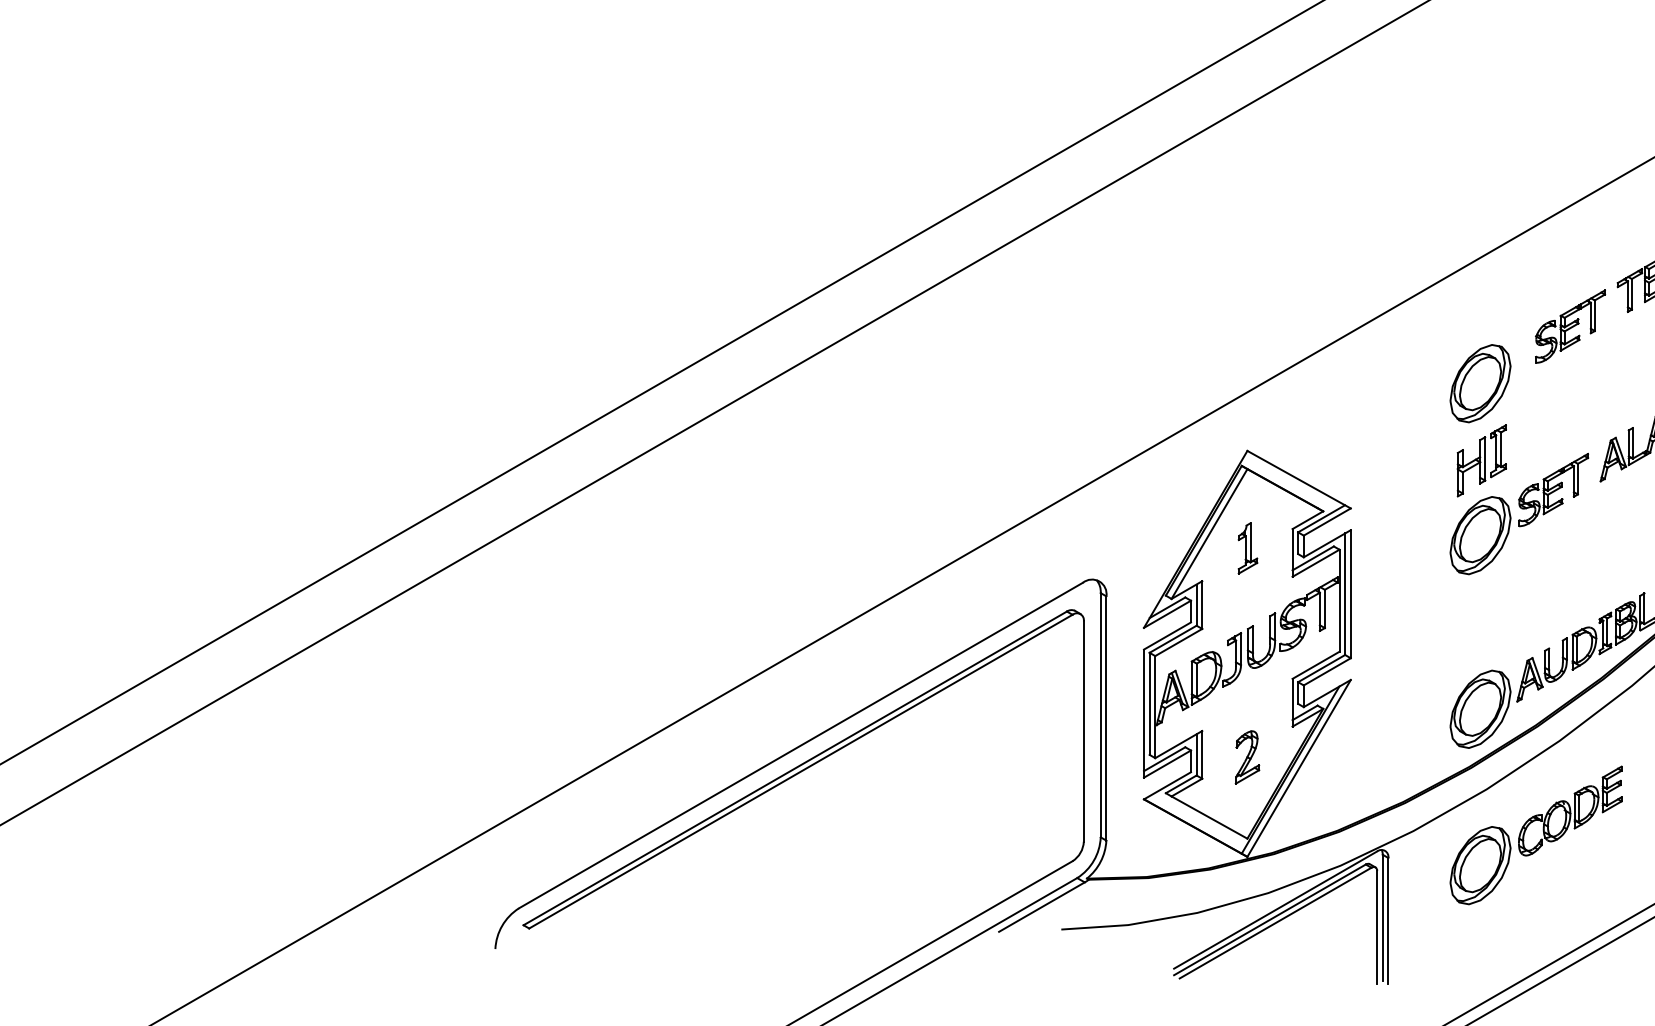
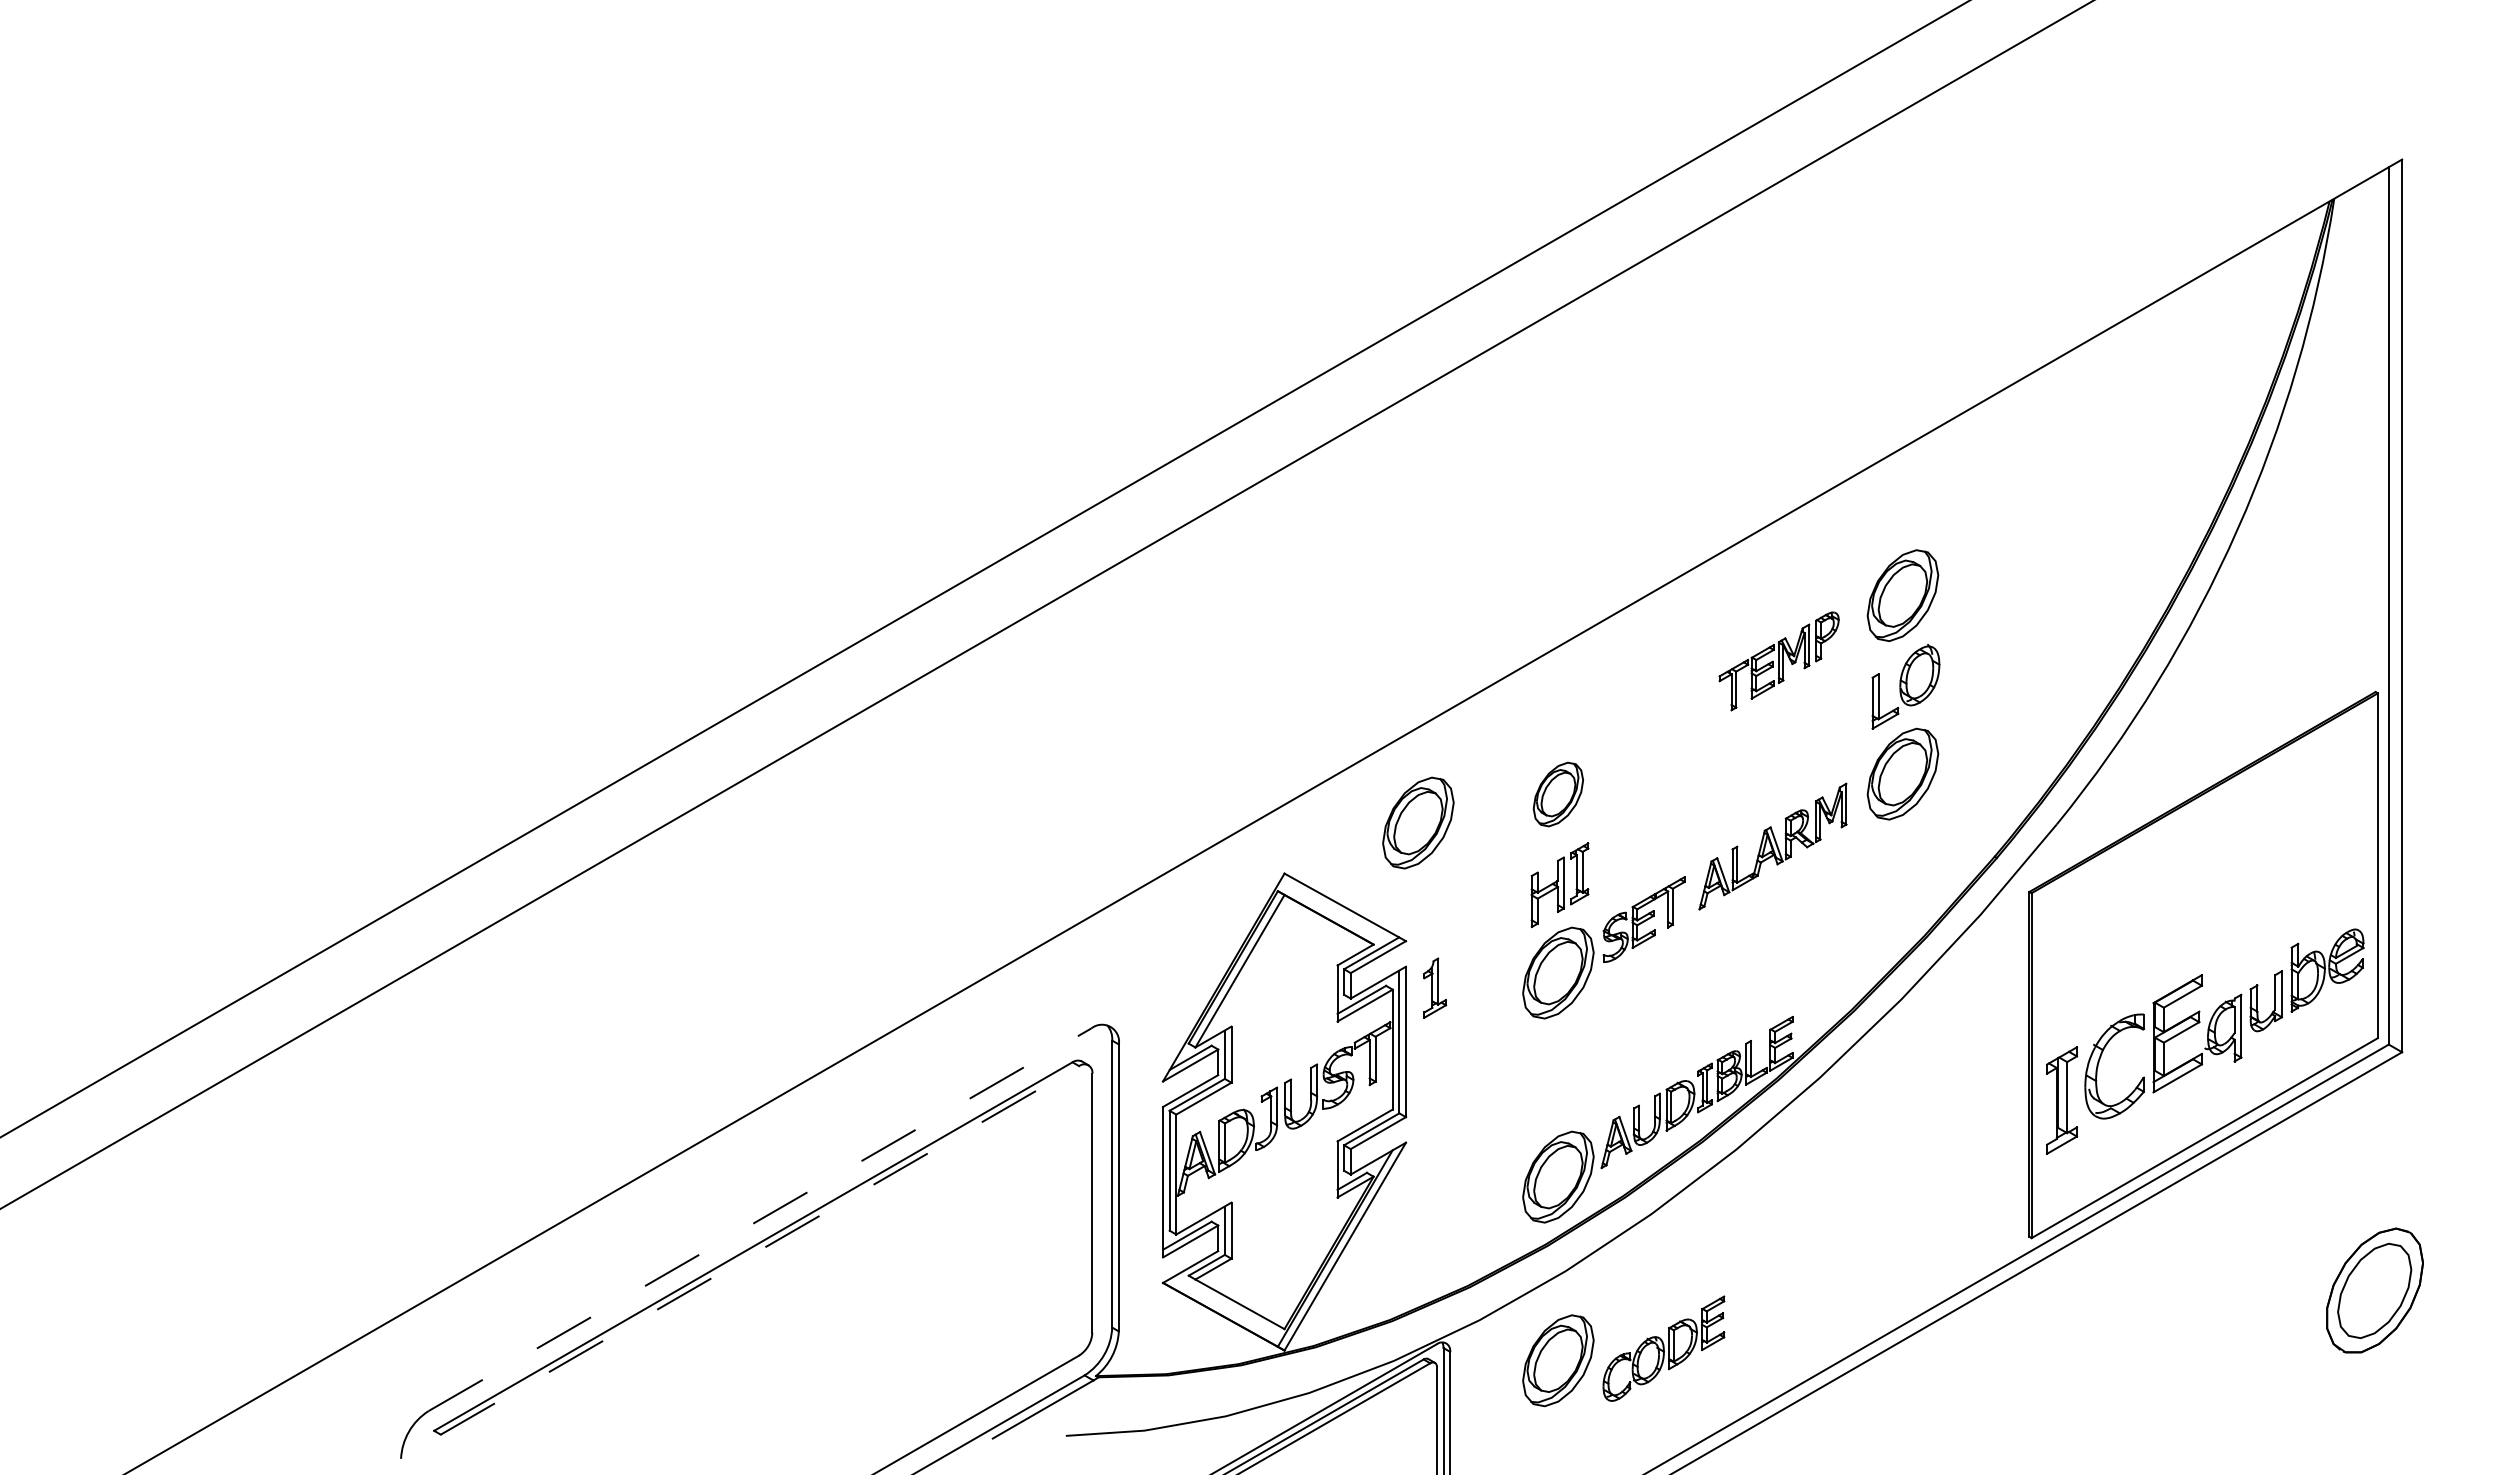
part: (1569, 326) -> (1663, 727), removed
part: (1480, 383) -> (1558, 794), size x0.7
part: (1361, 407) -> (1418, 822), added
part: (1248, 547) -> (1435, 987), moved
line: (800, 745) -> (759, 1219), solid -> dashed
part: (1247, 757) -> (1284, 1233), removed
line: (800, 771) -> (759, 1250), solid -> dashed
part: (1569, 810) -> (1663, 1348), moved

